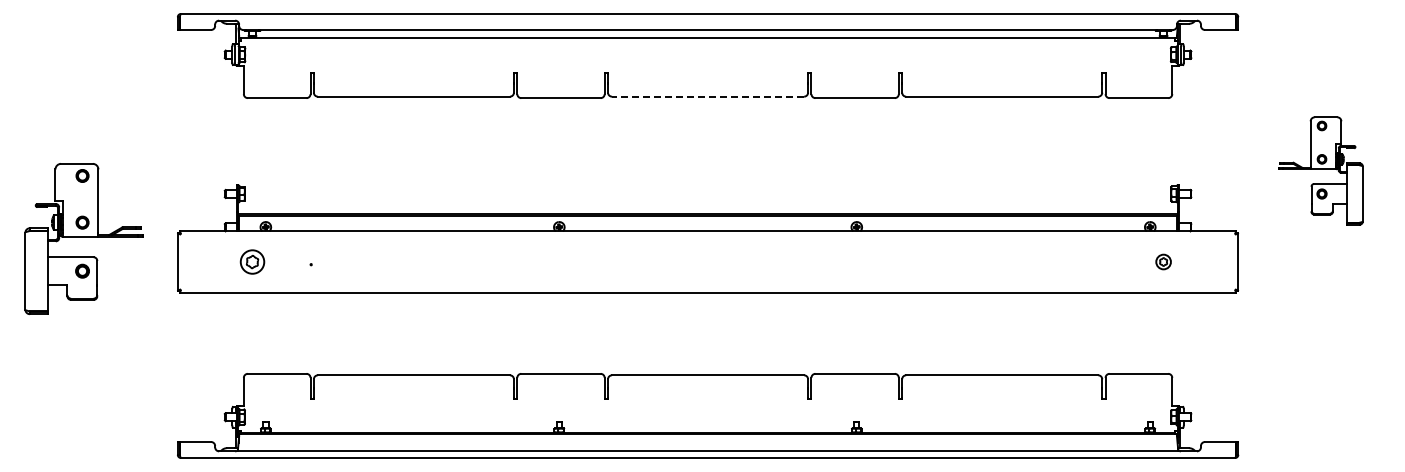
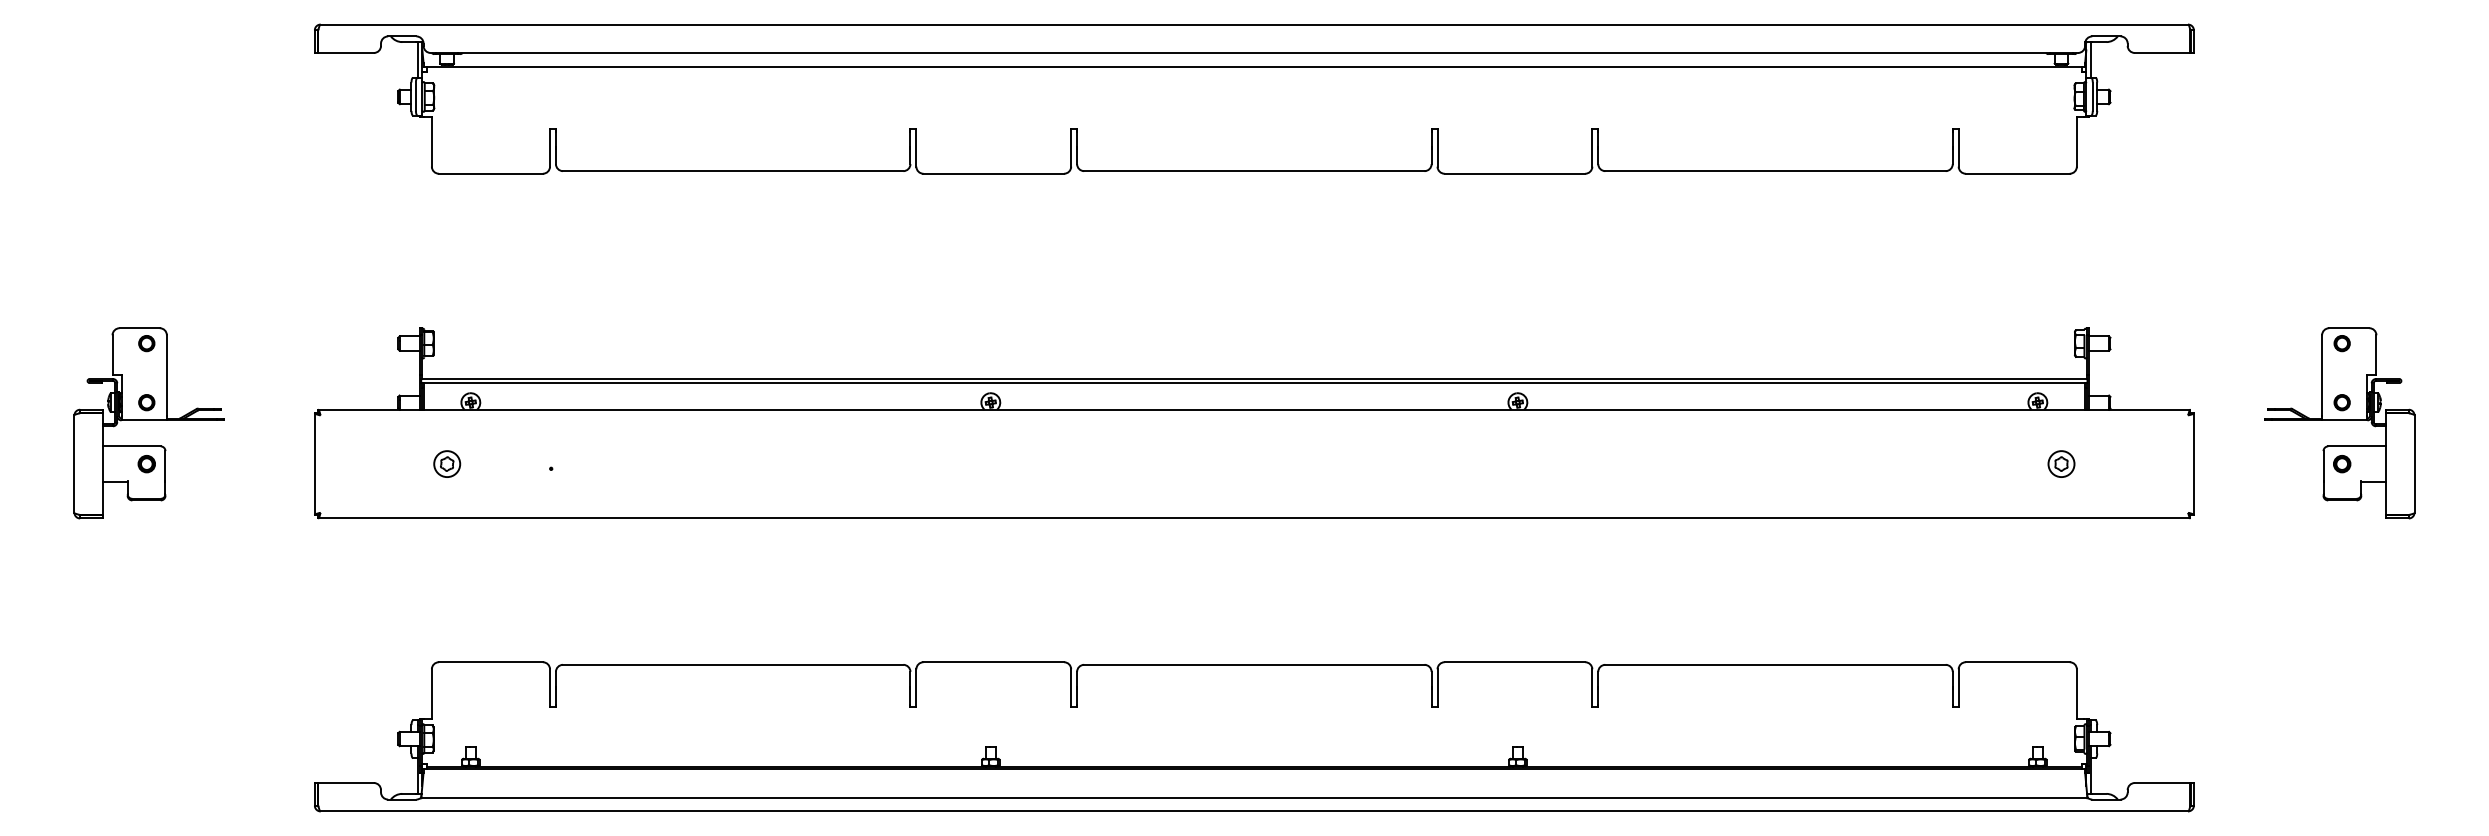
line: (707, 96) -> (1253, 170), dashed -> solid
part: (1320, 170) -> (2339, 422), moved
part: (83, 238) -> (147, 422), size x0.71
part: (252, 261) -> (447, 463), size x0.62

